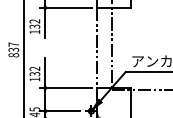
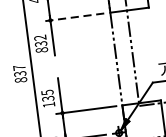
line: (66, 7) -> (74, 16), solid -> dashed
text: (34, 31) -> (41, 49), 132 -> 832
text: (34, 68) -> (46, 92), 132 -> 135

